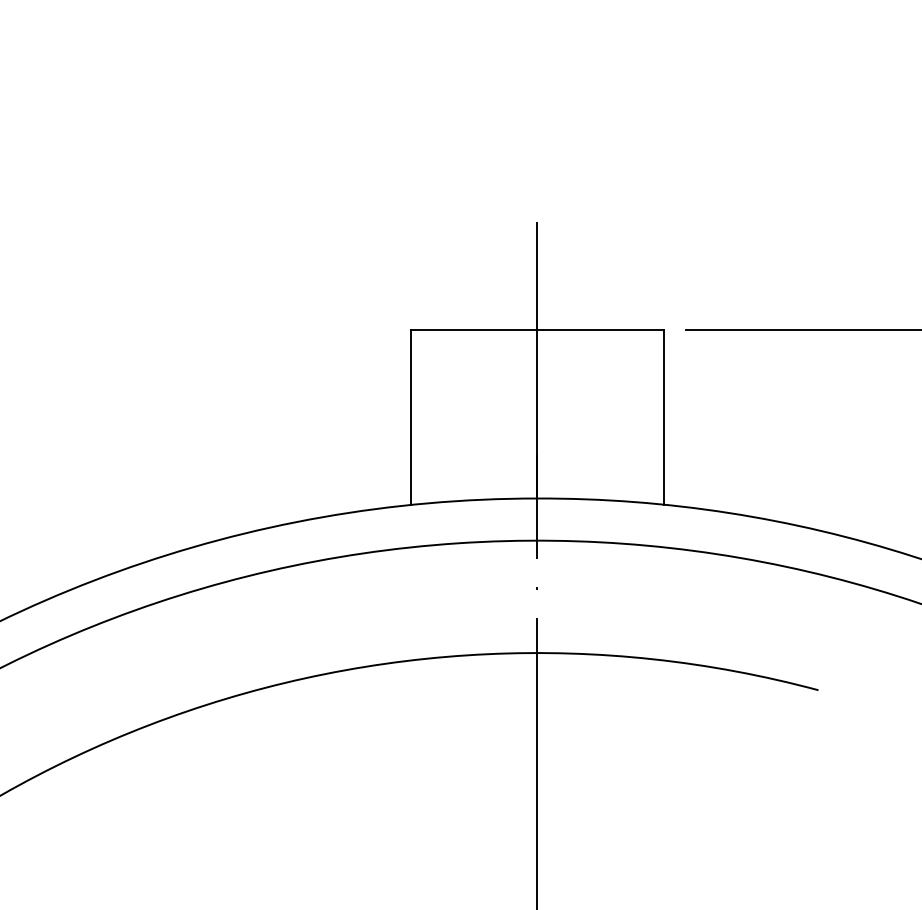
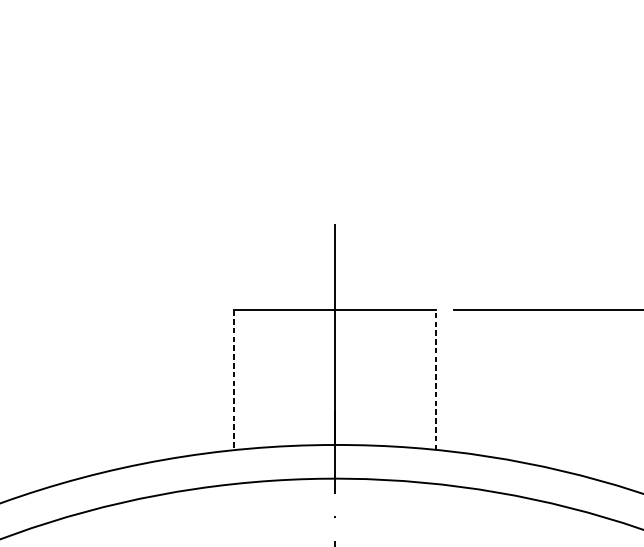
line: (410, 417) -> (233, 380), solid -> dashed
line: (663, 417) -> (436, 380), solid -> dashed

